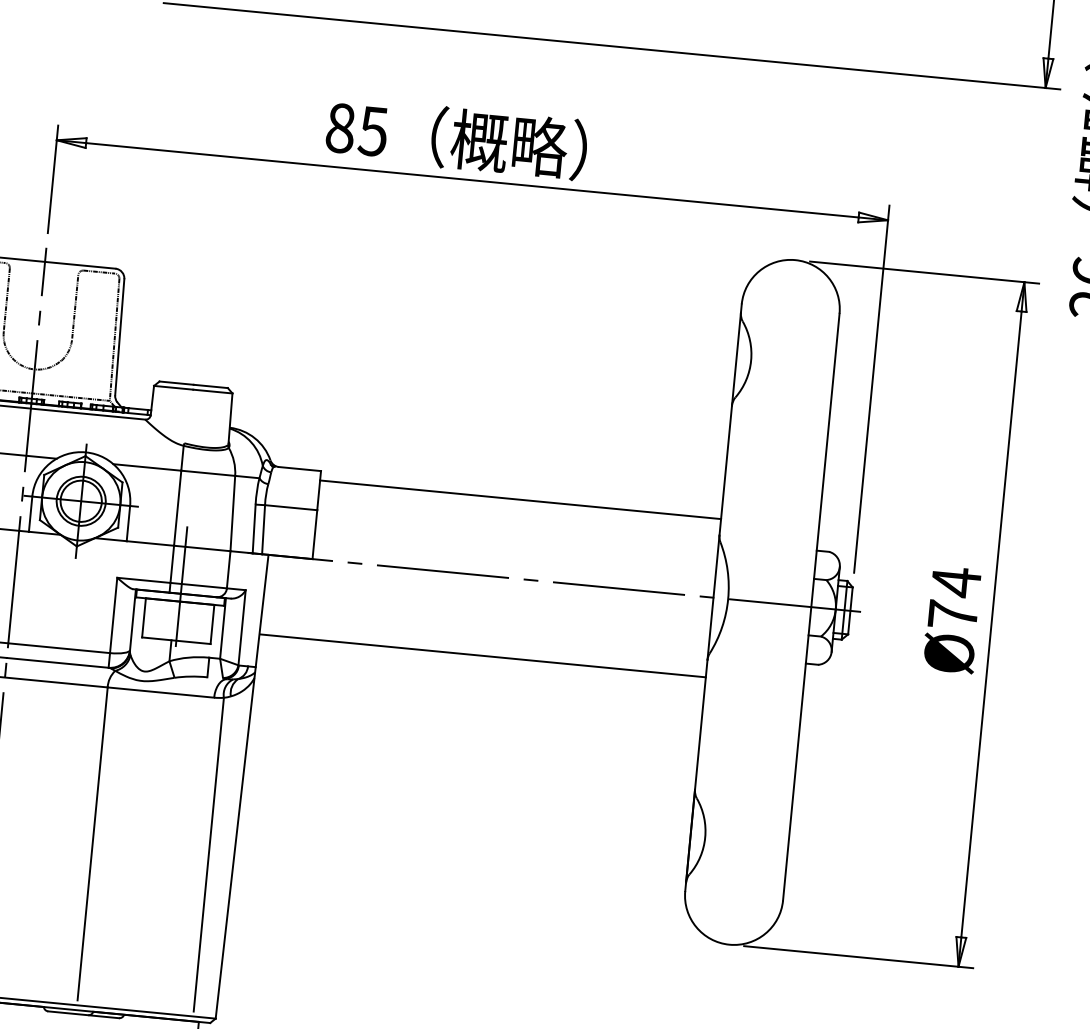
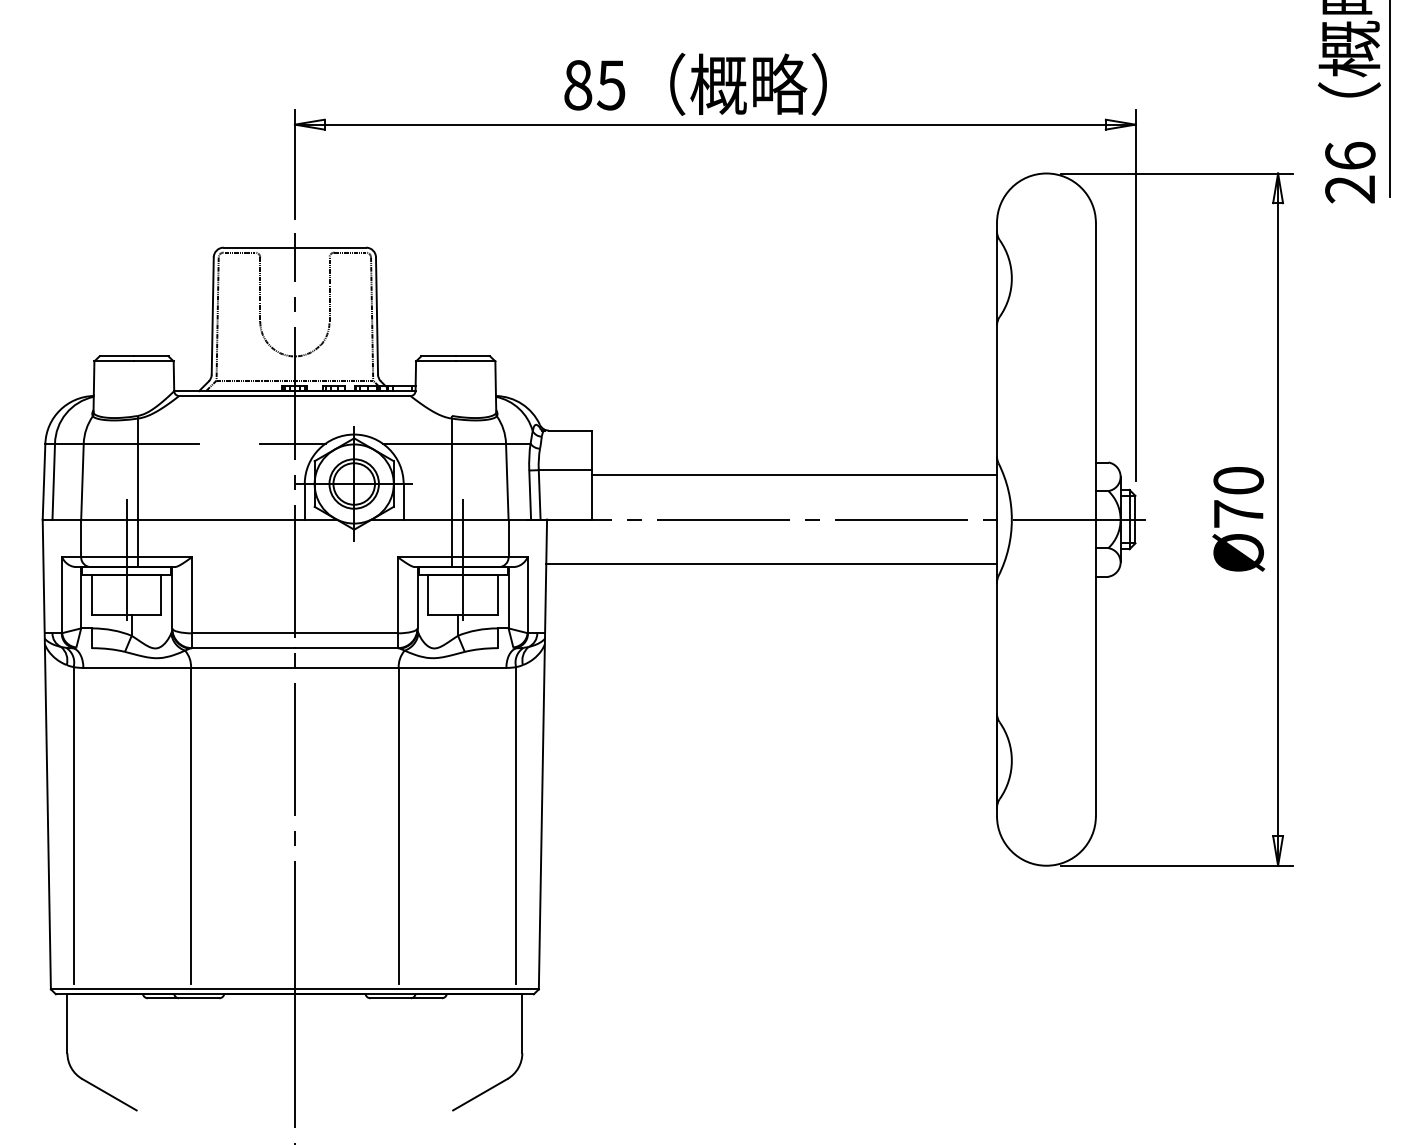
line: (520, 500) -> (794, 475), moved
text: (956, 582) -> (1238, 480), Ø74 -> Ø70
line: (482, 656) -> (771, 564), moved

